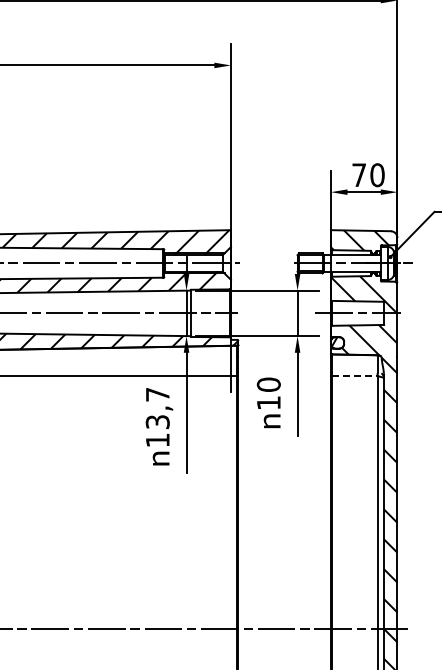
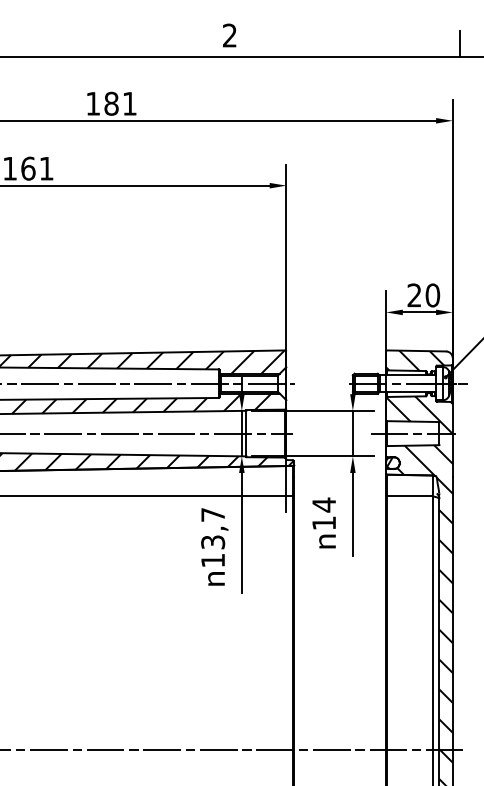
text: (359, 175) -> (414, 295), 70 -> 20
line: (355, 376) -> (410, 496), dashed -> solid
text: (269, 384) -> (324, 504), 10 -> 14

